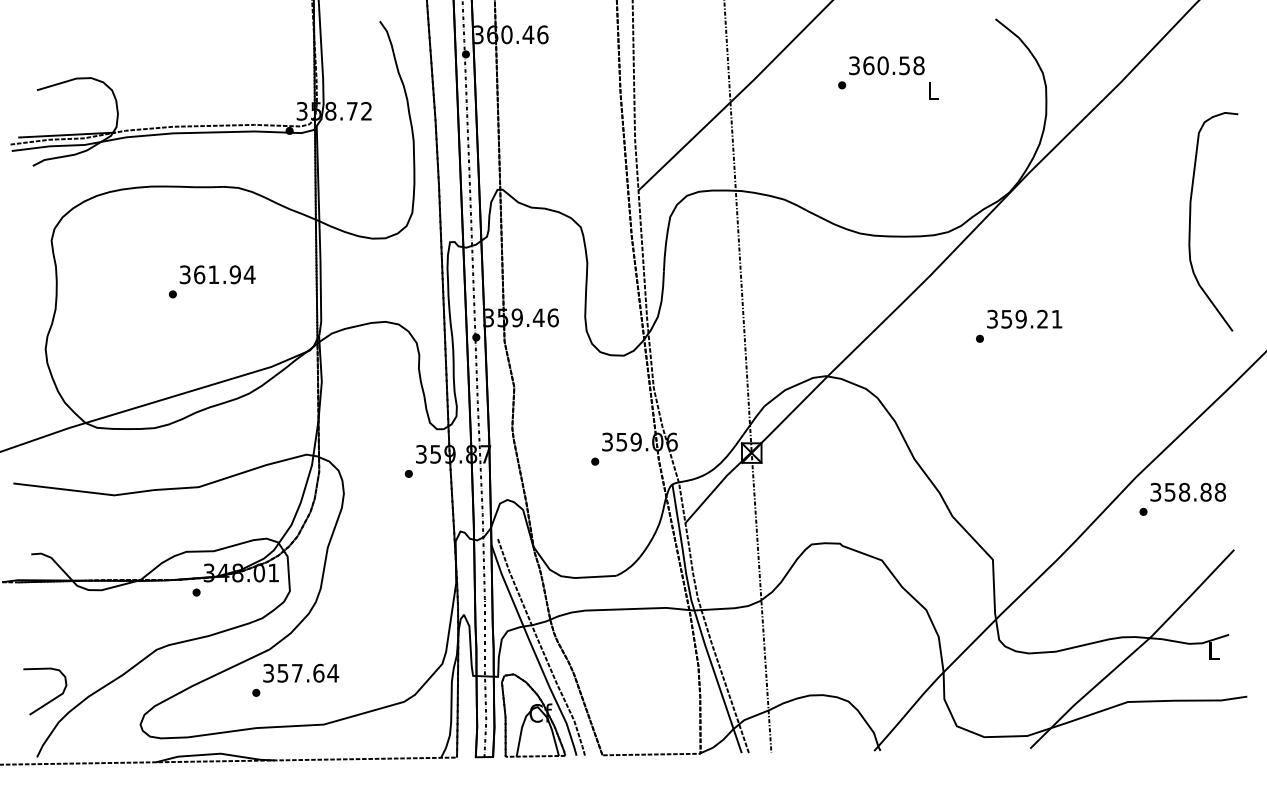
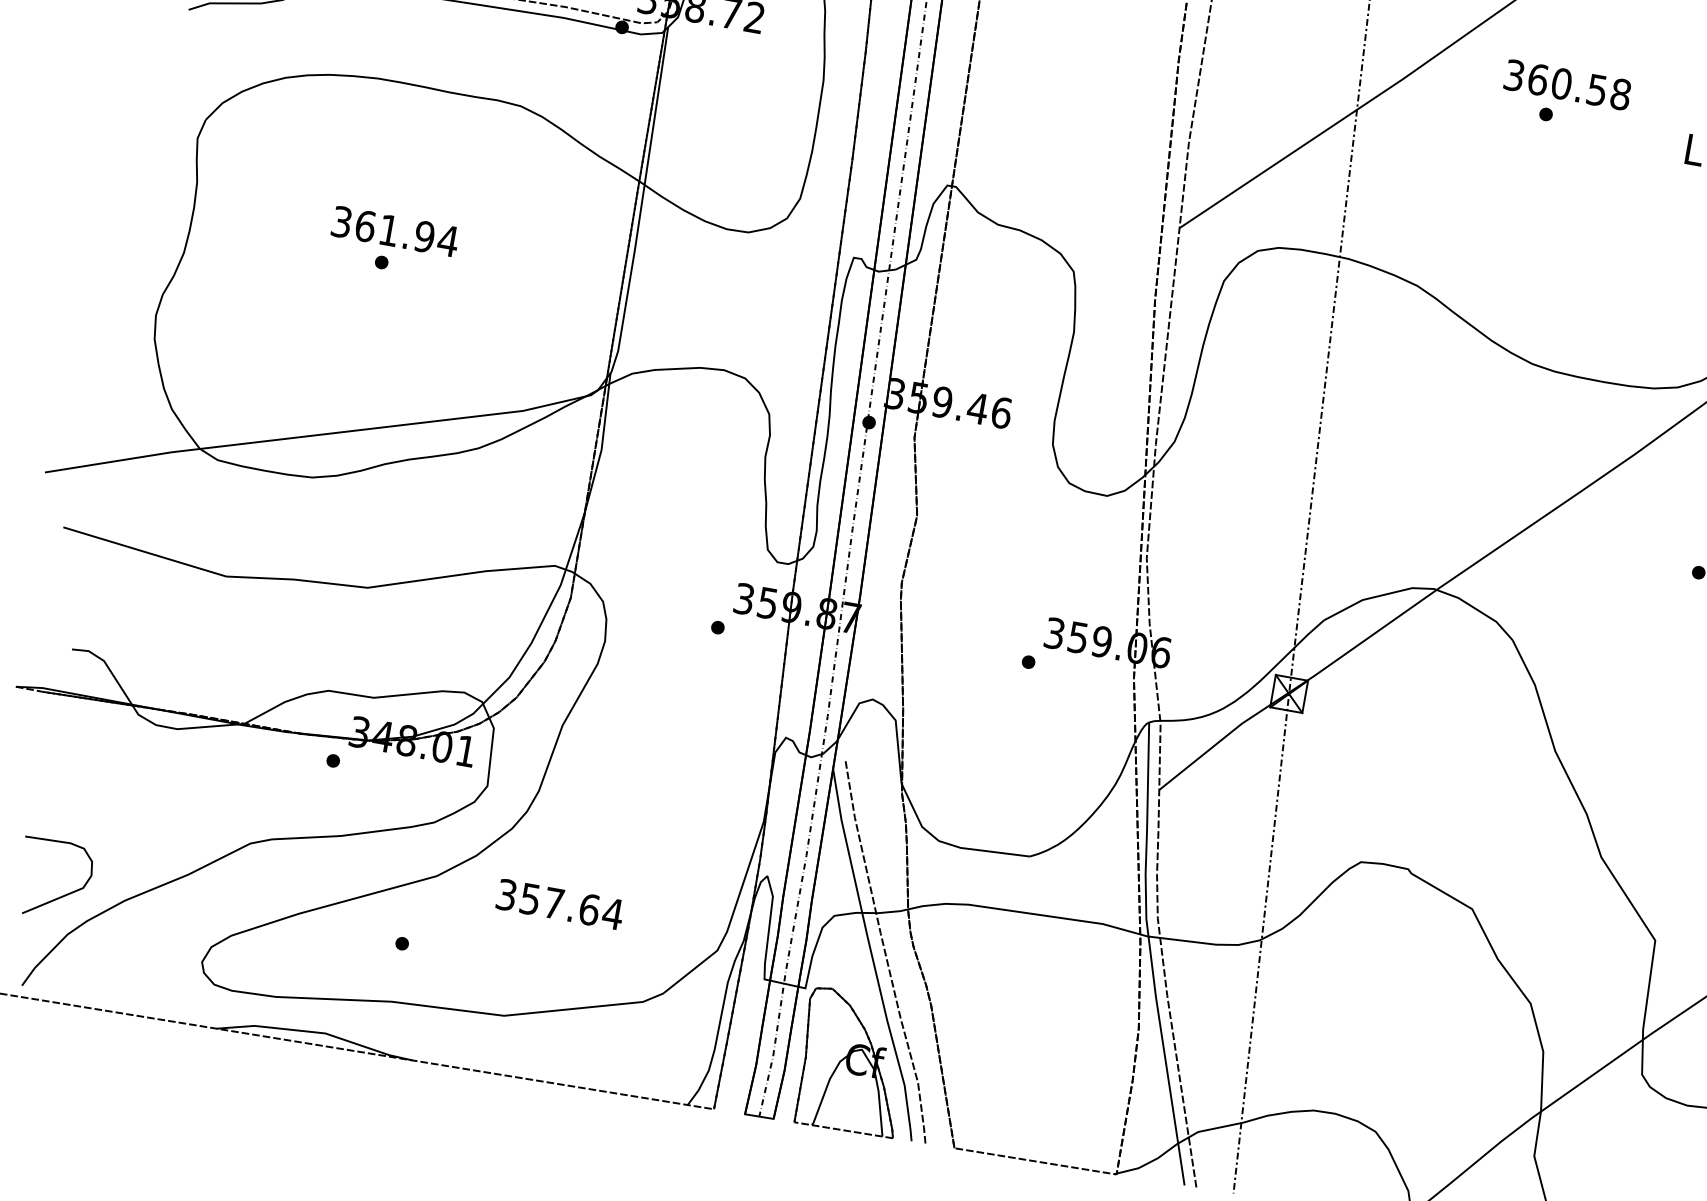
text: (886, 65) -> (1567, 84), moved
text: (217, 274) -> (395, 231), moved
text: (301, 672) -> (561, 903), moved

